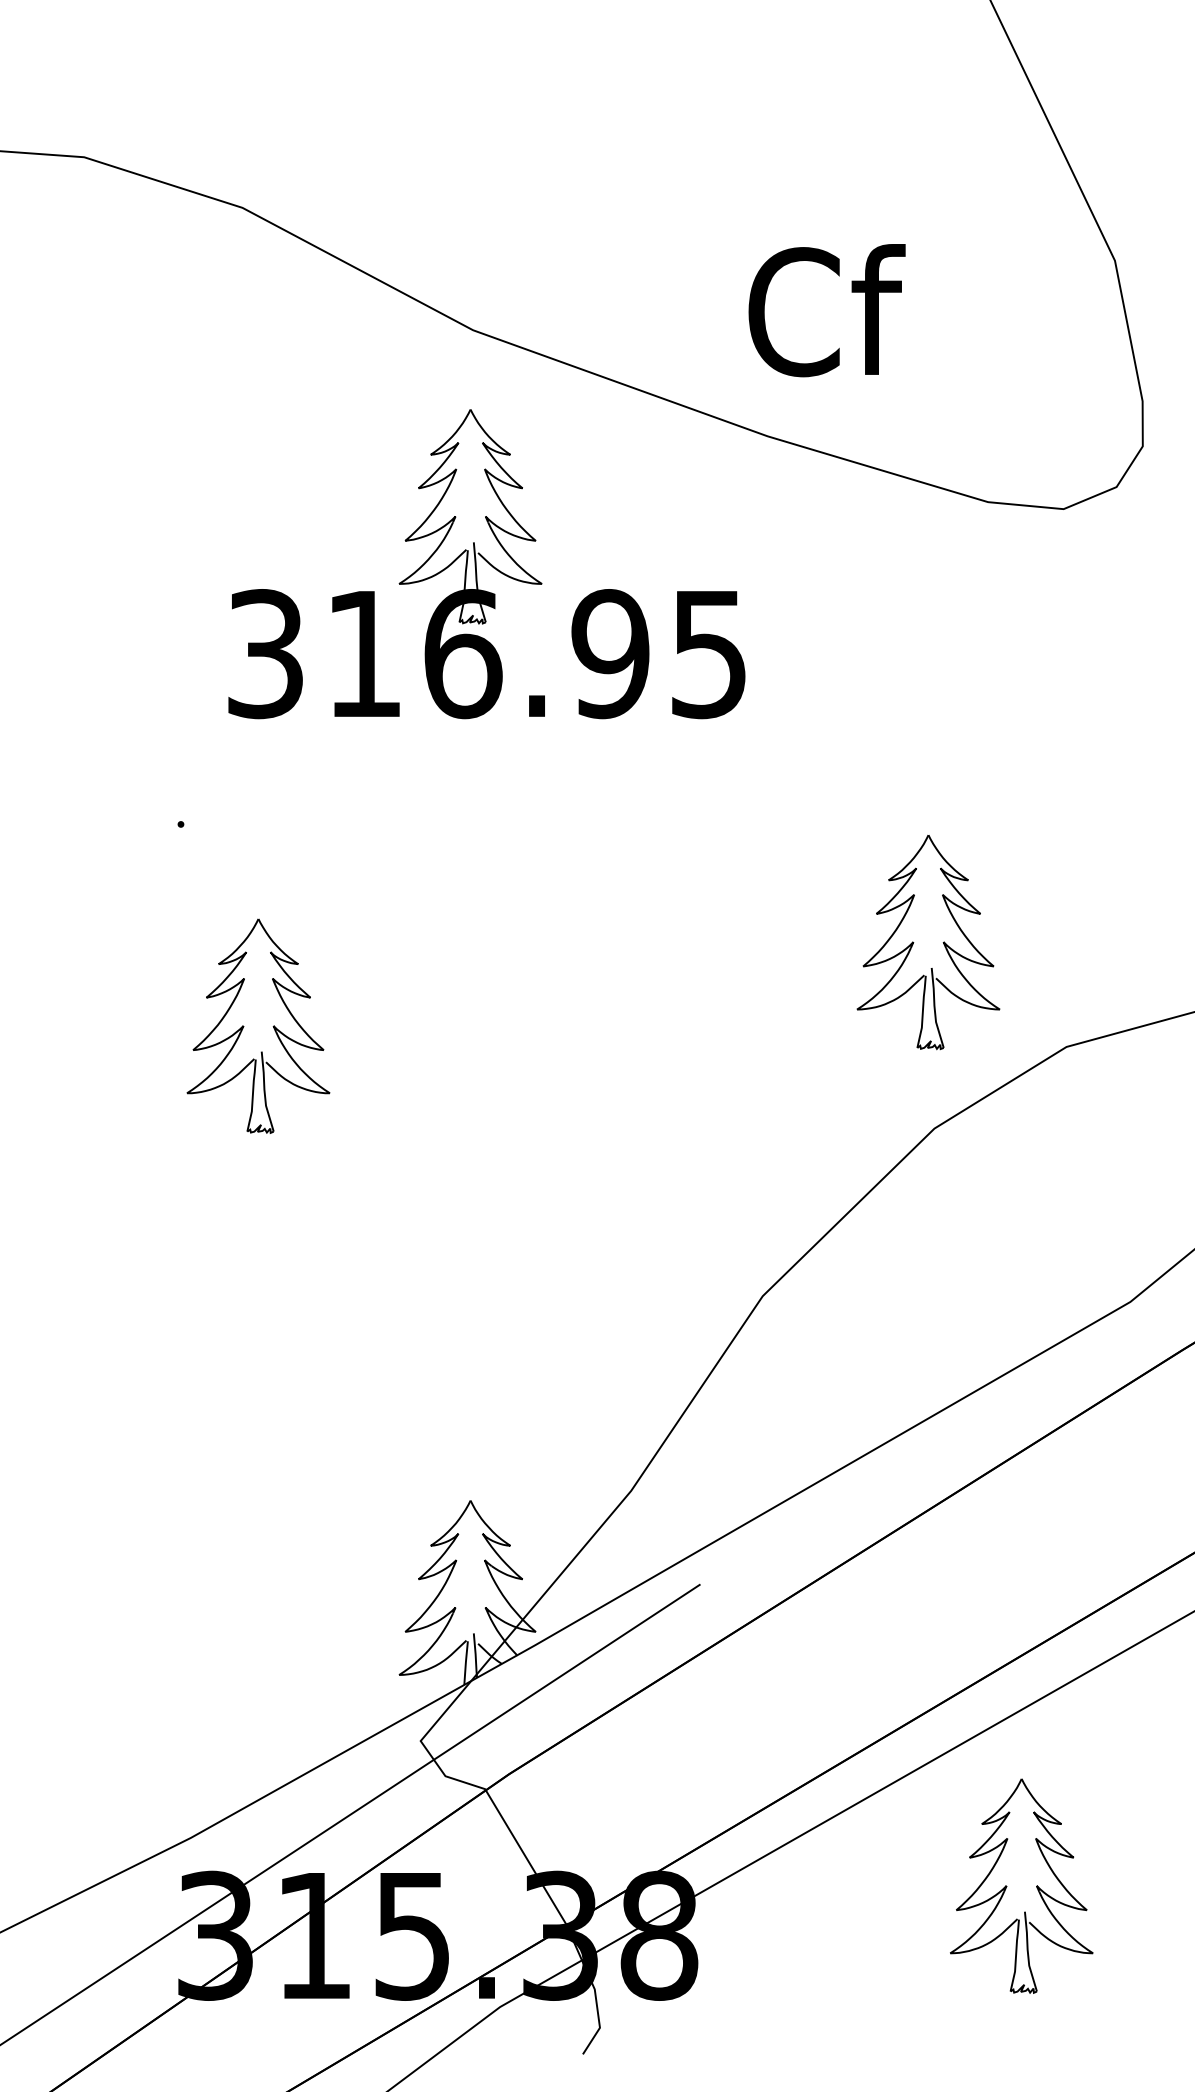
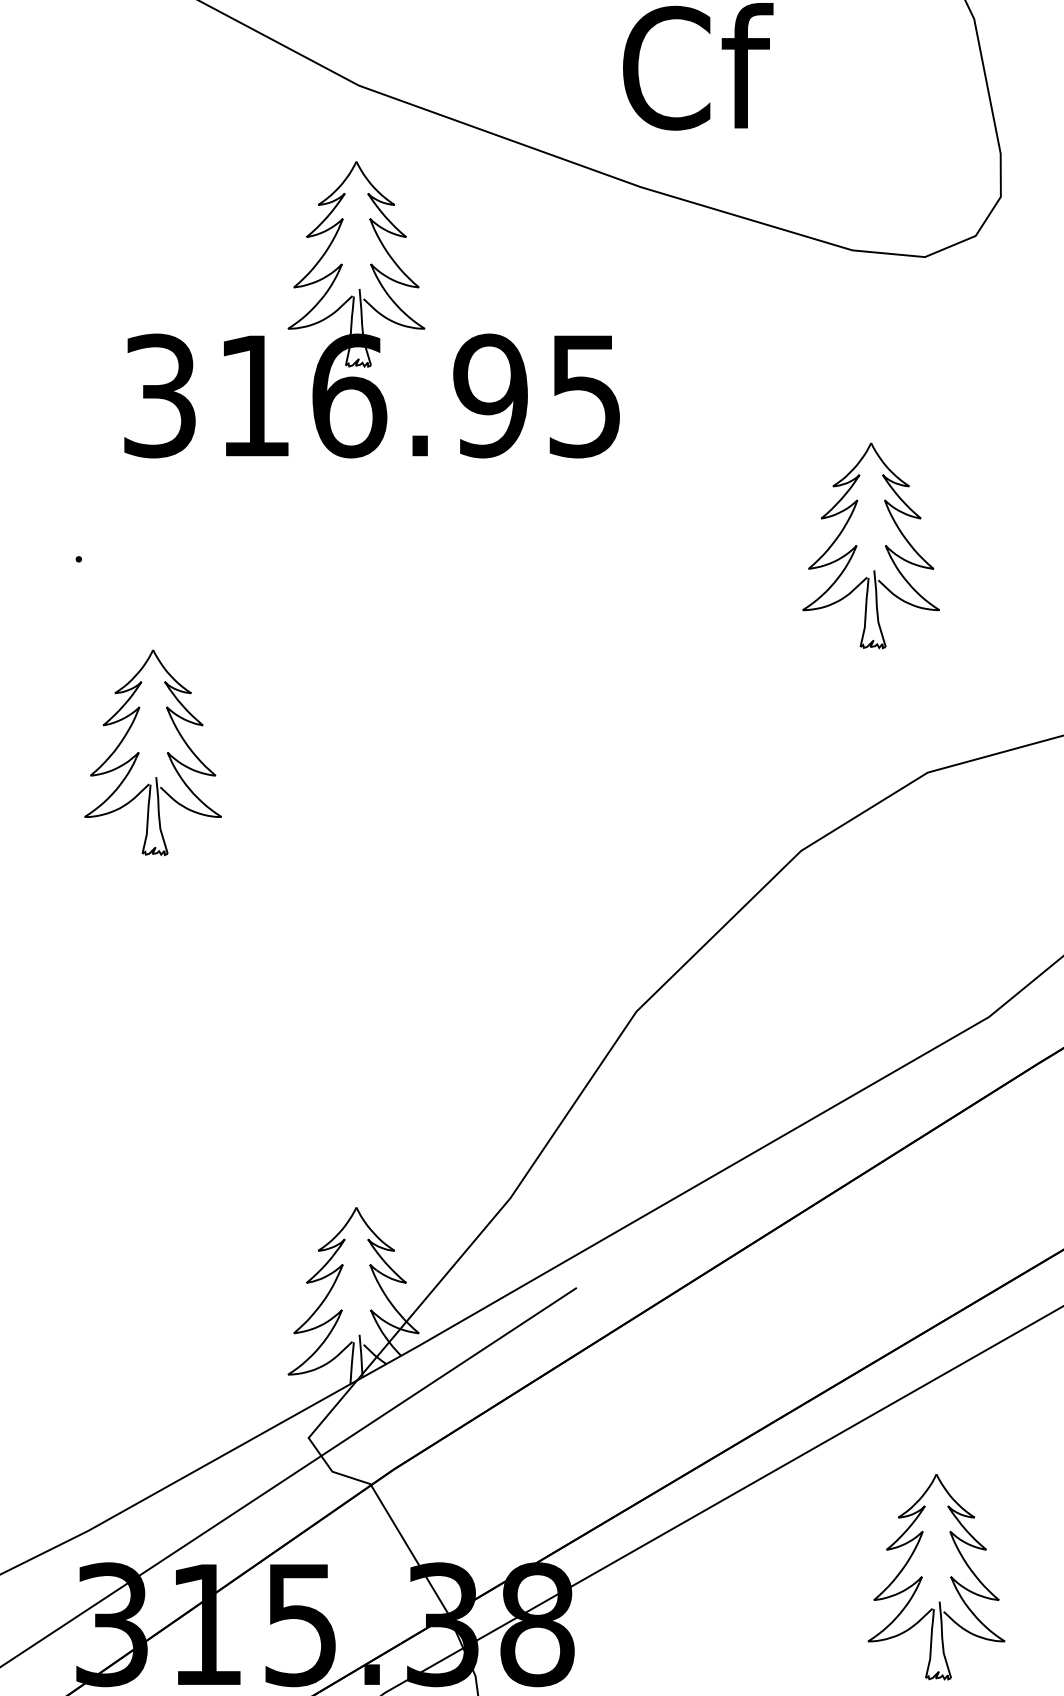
part: (914, 942) -> (857, 545), moved
part: (1007, 1886) -> (922, 1577), moved

